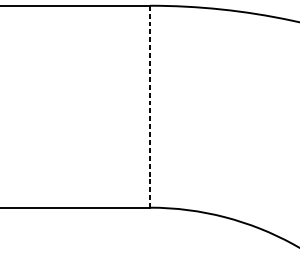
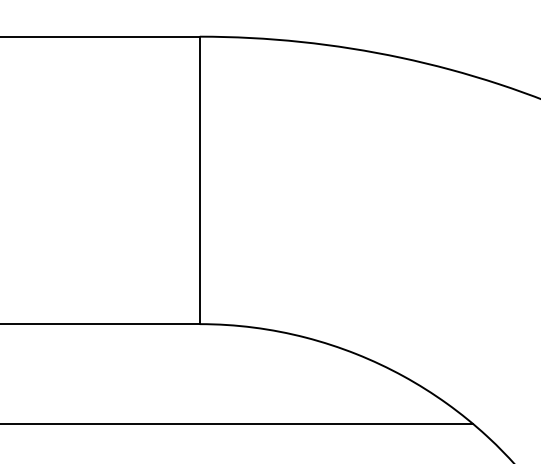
line: (150, 106) -> (199, 180), dashed -> solid

